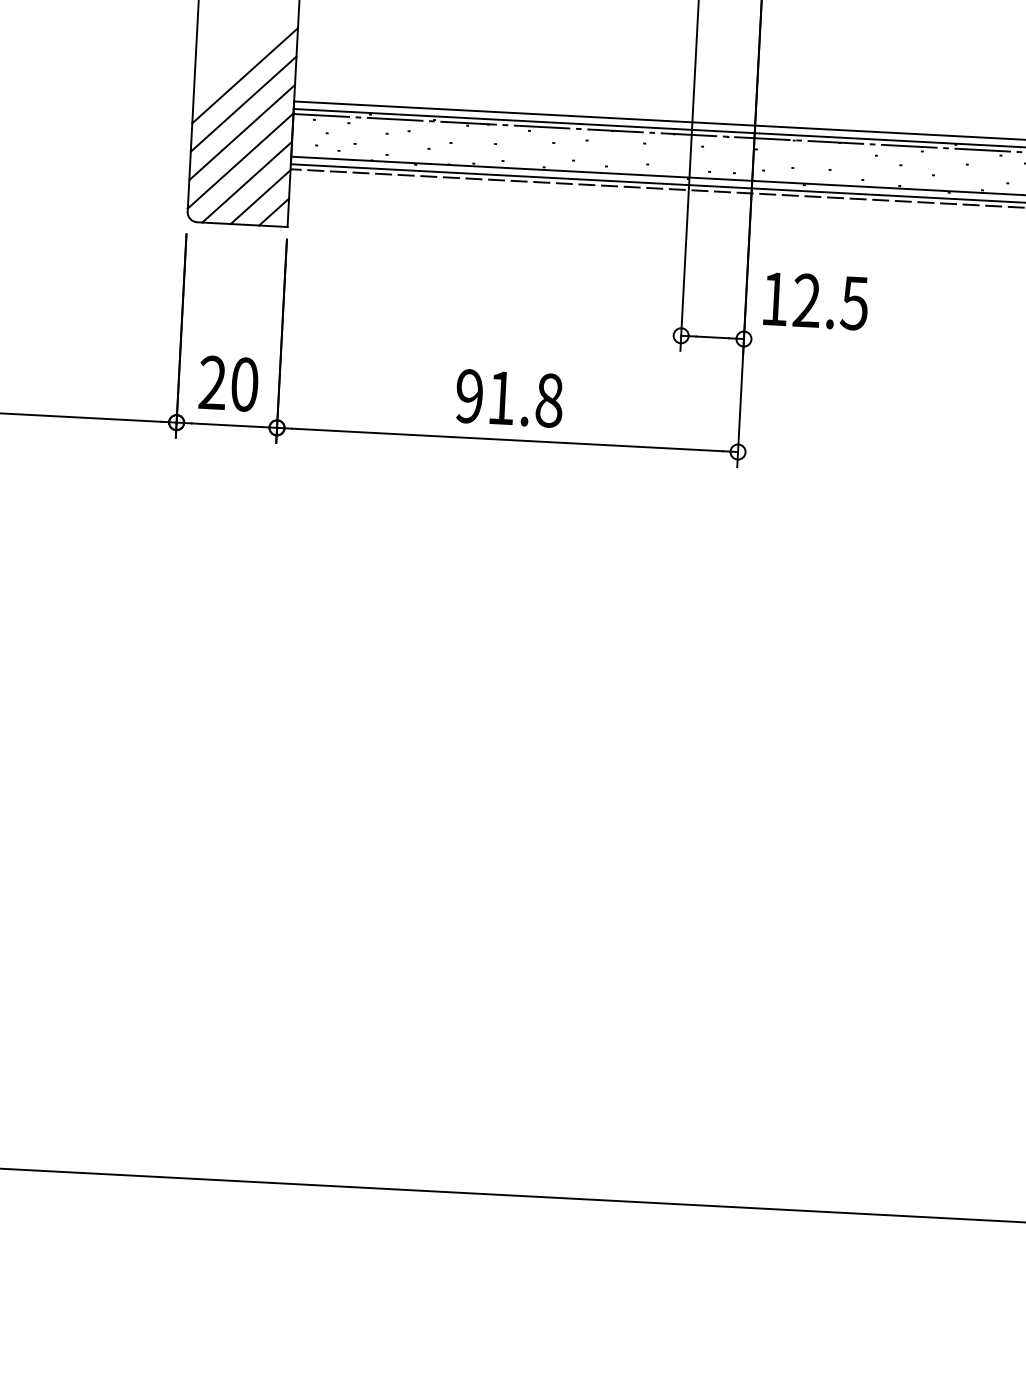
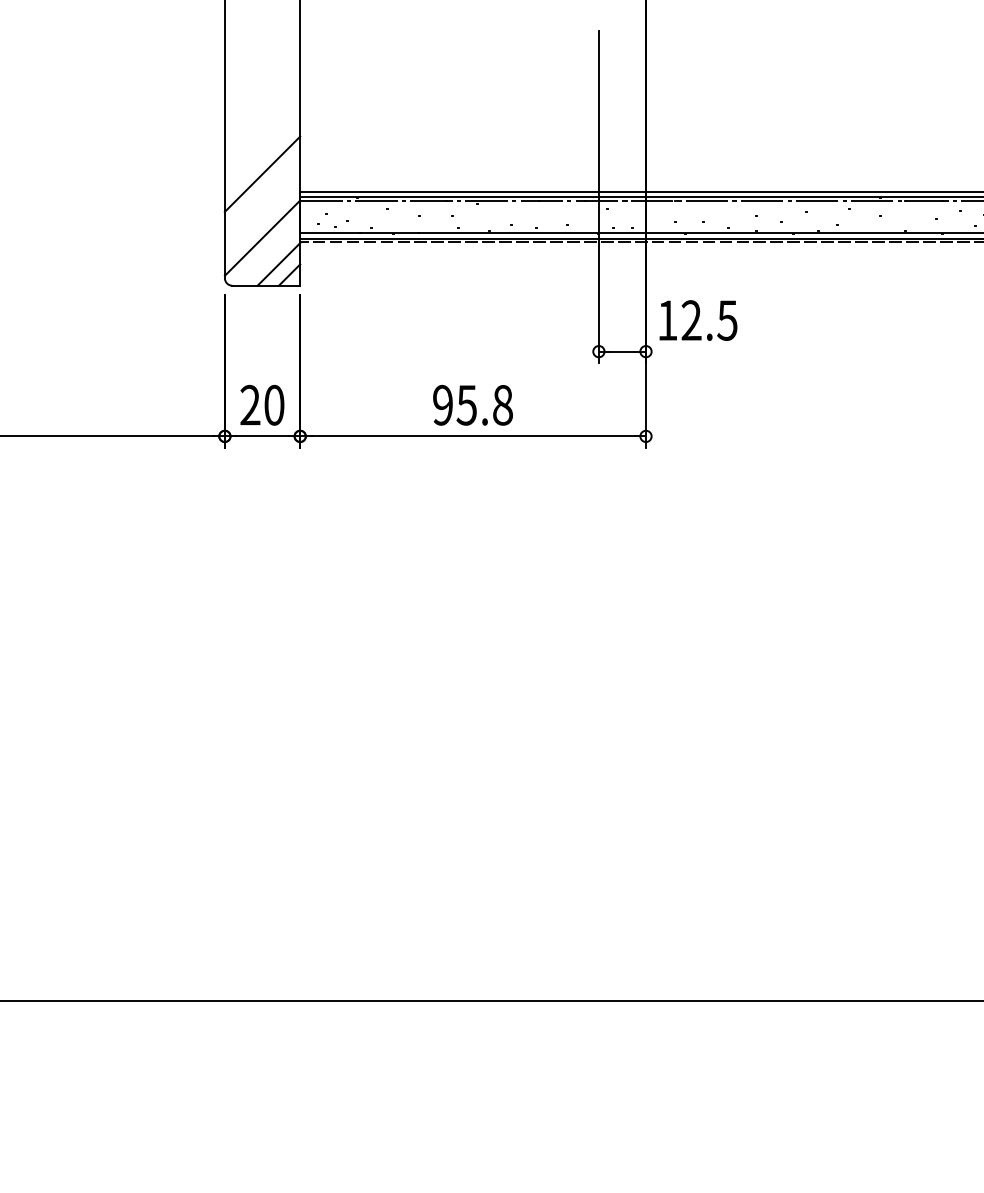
line: (243, 104) -> (262, 195), removed
line: (242, 132) -> (262, 216), removed
line: (247, 181) -> (268, 253), removed
text: (500, 398) -> (466, 405), 91.8 -> 95.8

